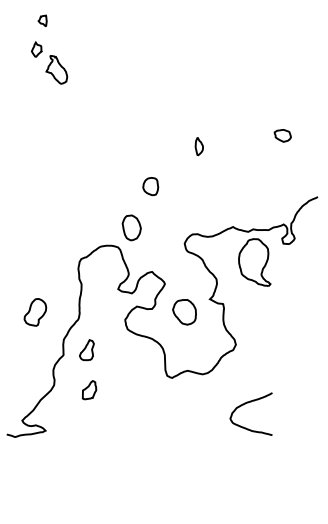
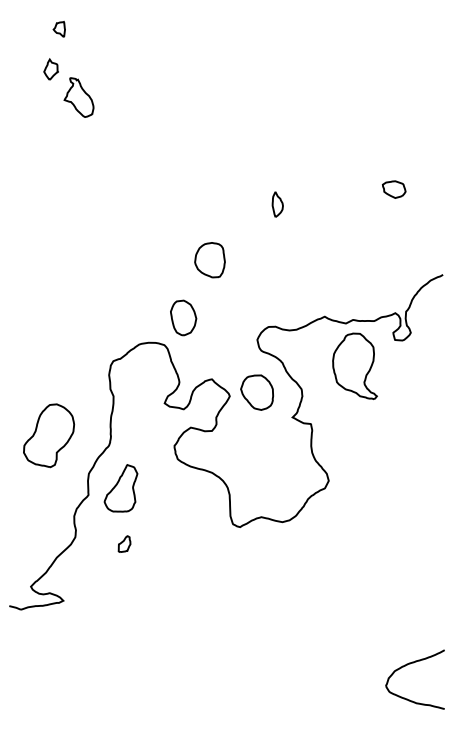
part: (150, 186) -> (209, 260), size x1.43
part: (35, 312) -> (49, 435), size x1.67
part: (184, 312) -> (256, 392), moved
part: (86, 350) -> (120, 488), size x1.67
part: (89, 389) -> (124, 543), size x0.62
curve: (247, 403) -> (410, 664), moved

